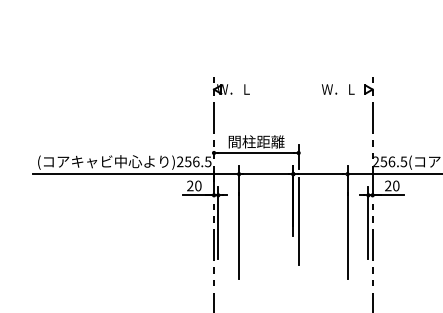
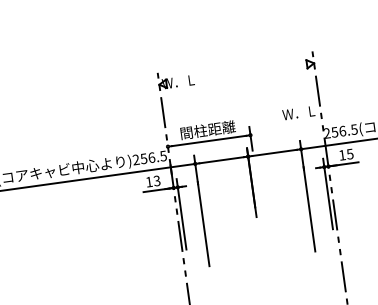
text: (338, 89) -> (299, 113), moved
text: (194, 185) -> (153, 181), 20 -> 13
text: (392, 185) -> (346, 154), 20 -> 15
line: (298, 220) -> (259, 201), removed

